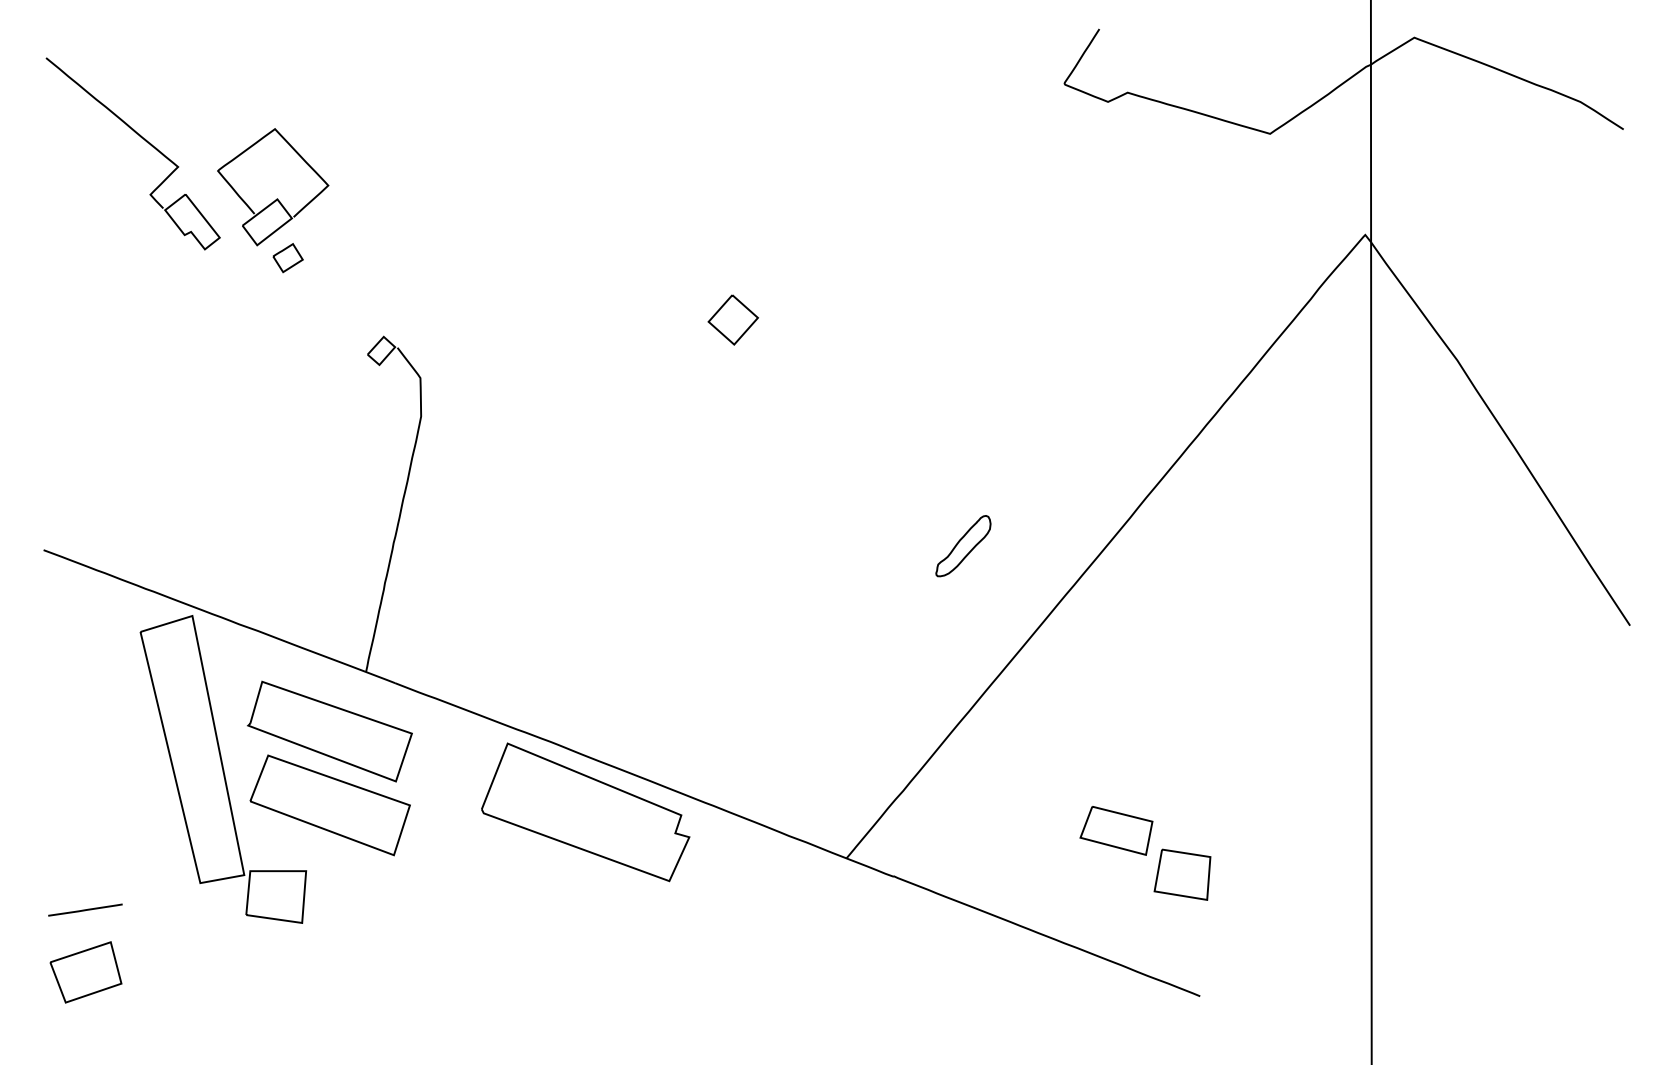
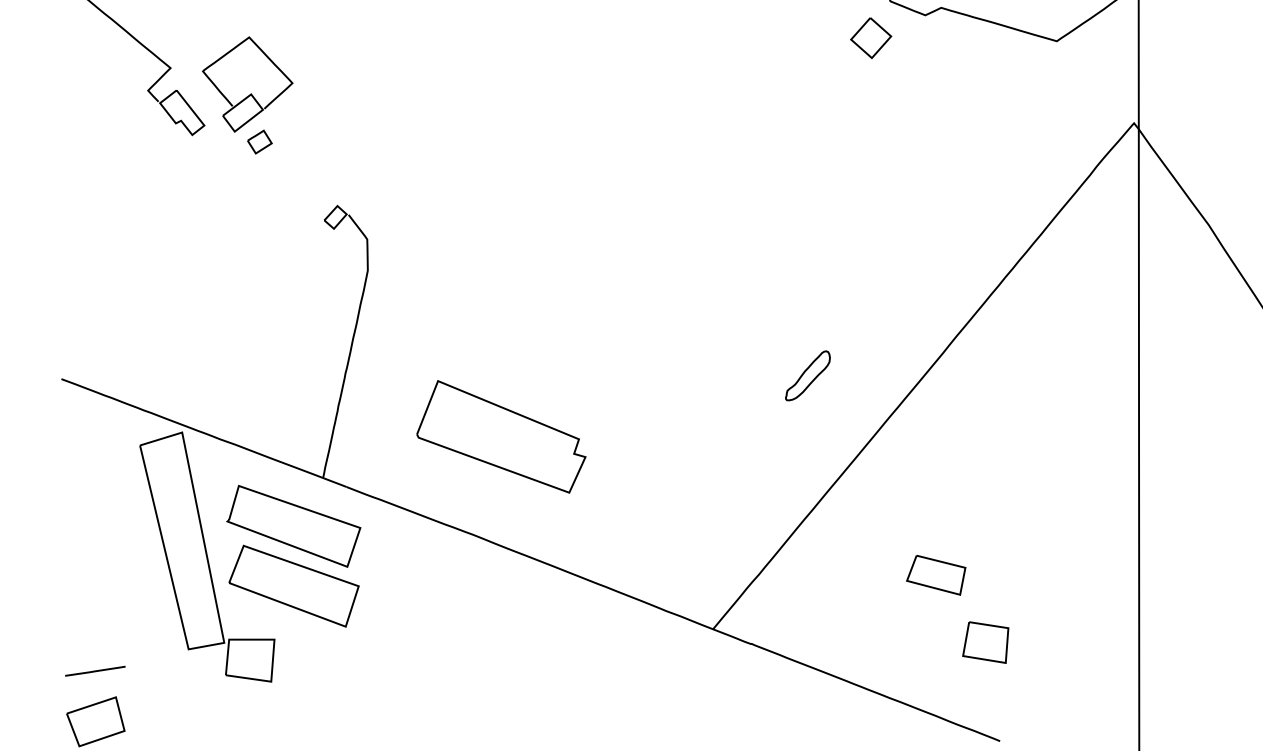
part: (732, 319) -> (870, 37), moved
part: (585, 812) -> (501, 437), moved
part: (1116, 830) -> (936, 574), moved

